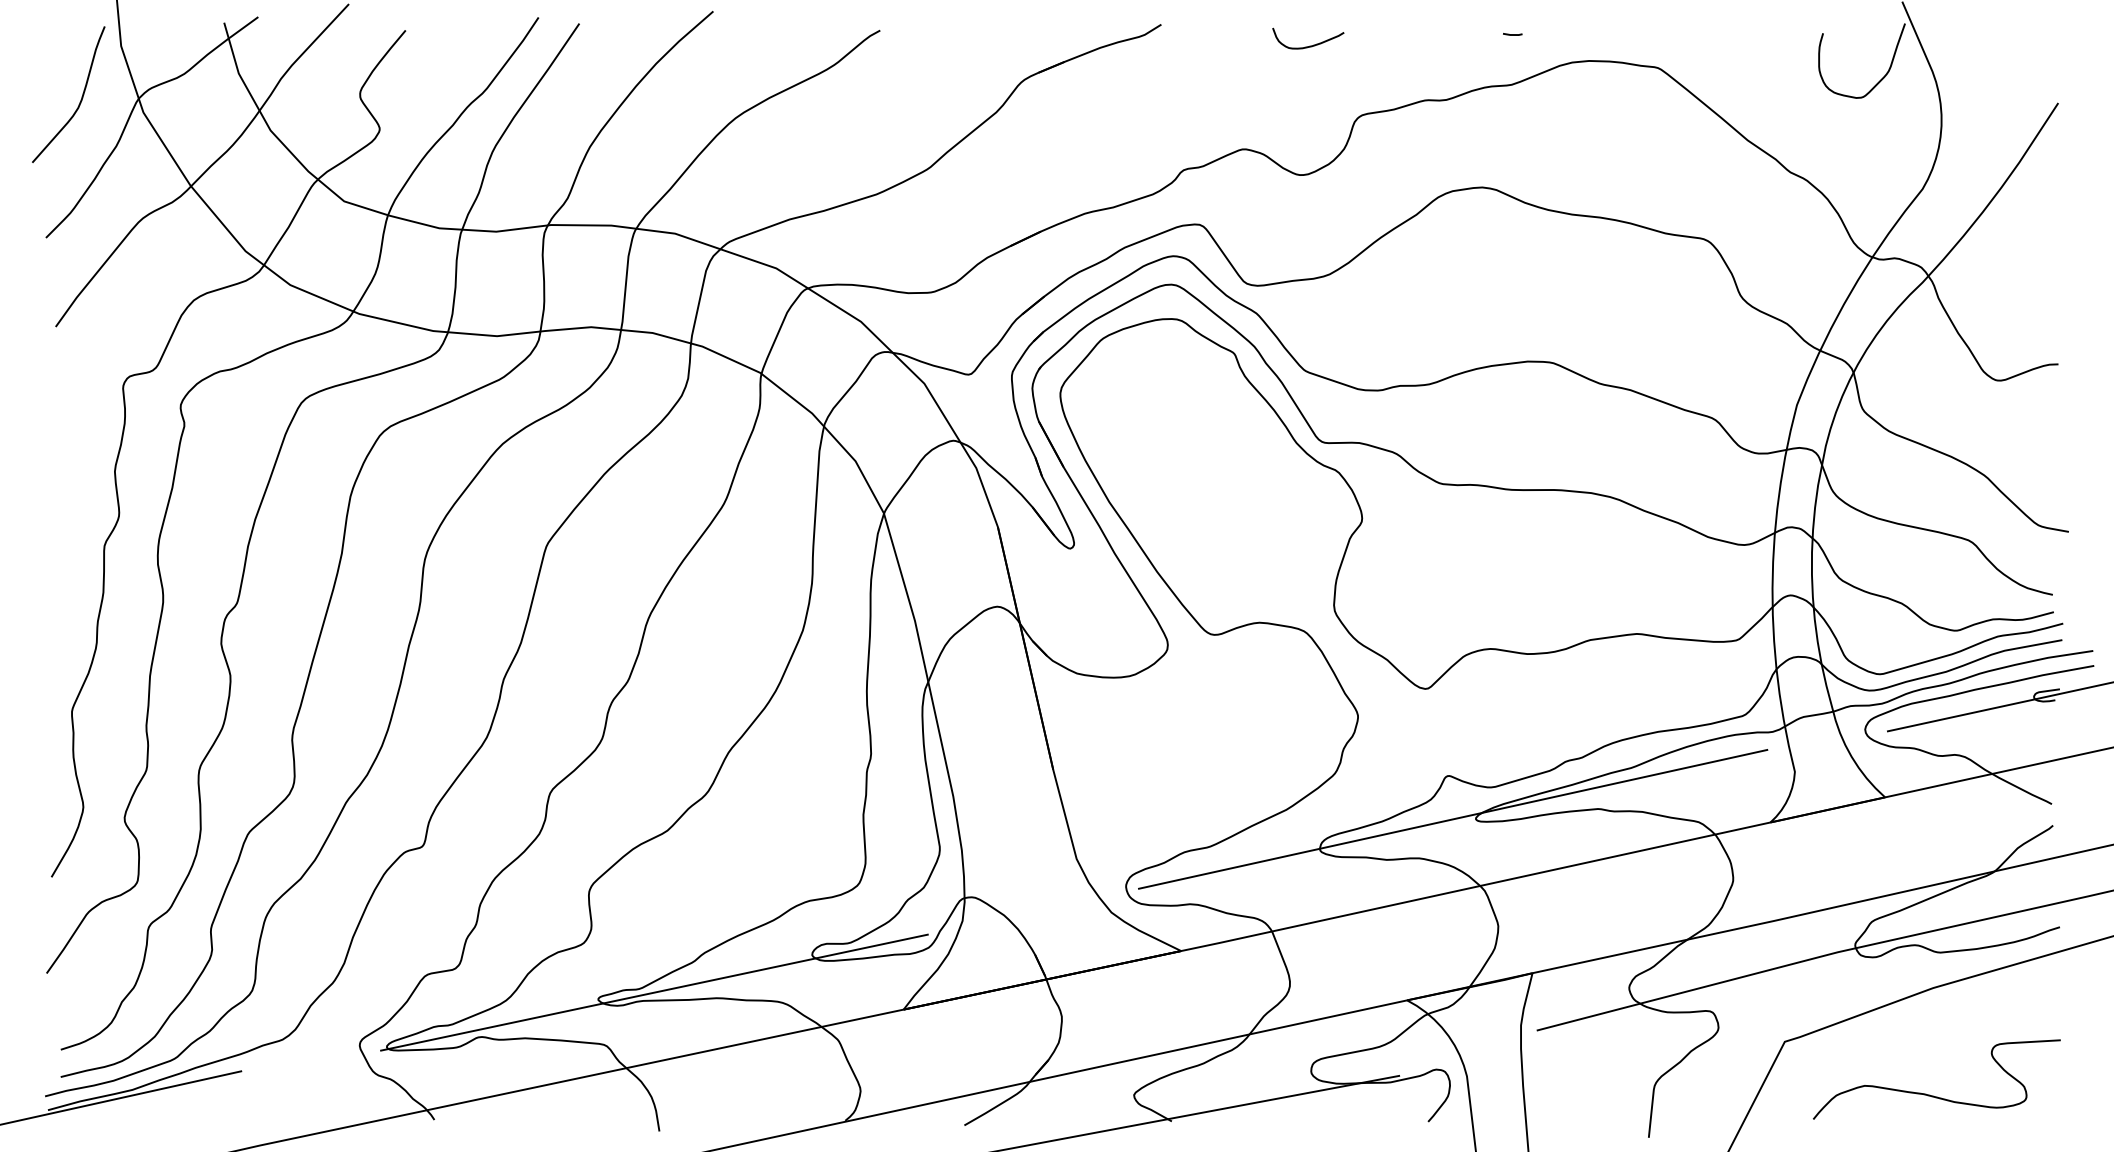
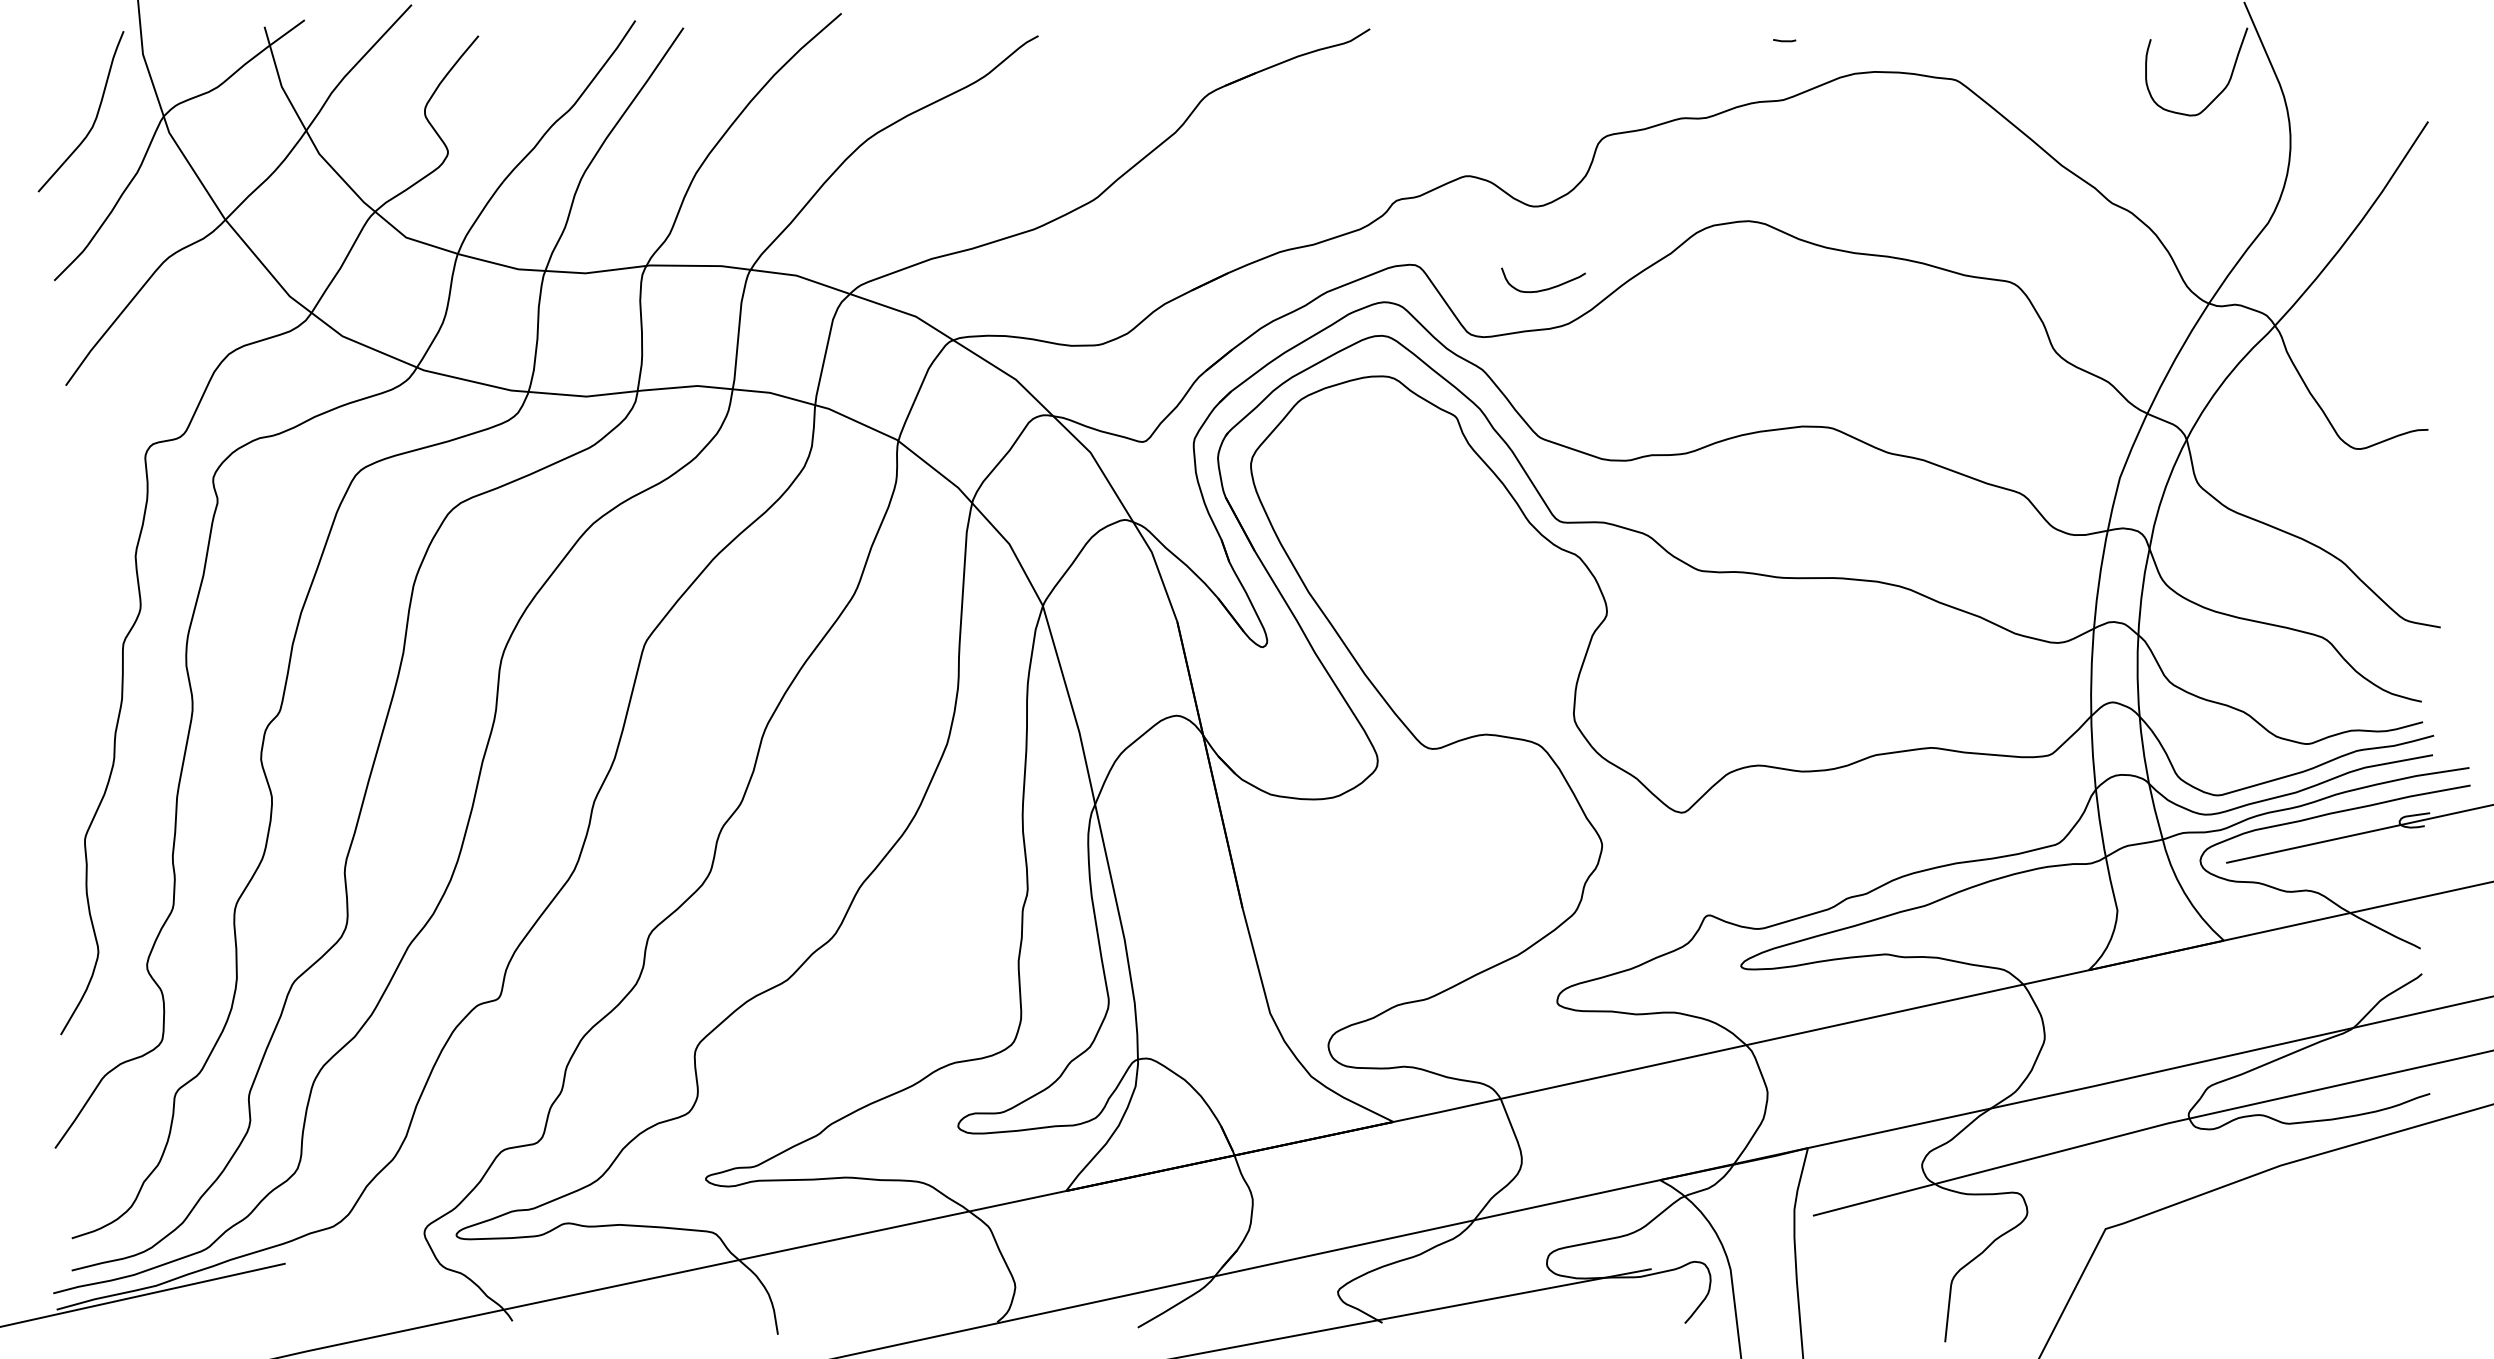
curve: (1309, 45) -> (1544, 288), moved
line: (1452, 818) -> (1713, 965), removed
line: (654, 992) -> (772, 1170), removed
curve: (1933, 1095) -> (2281, 1292), removed

